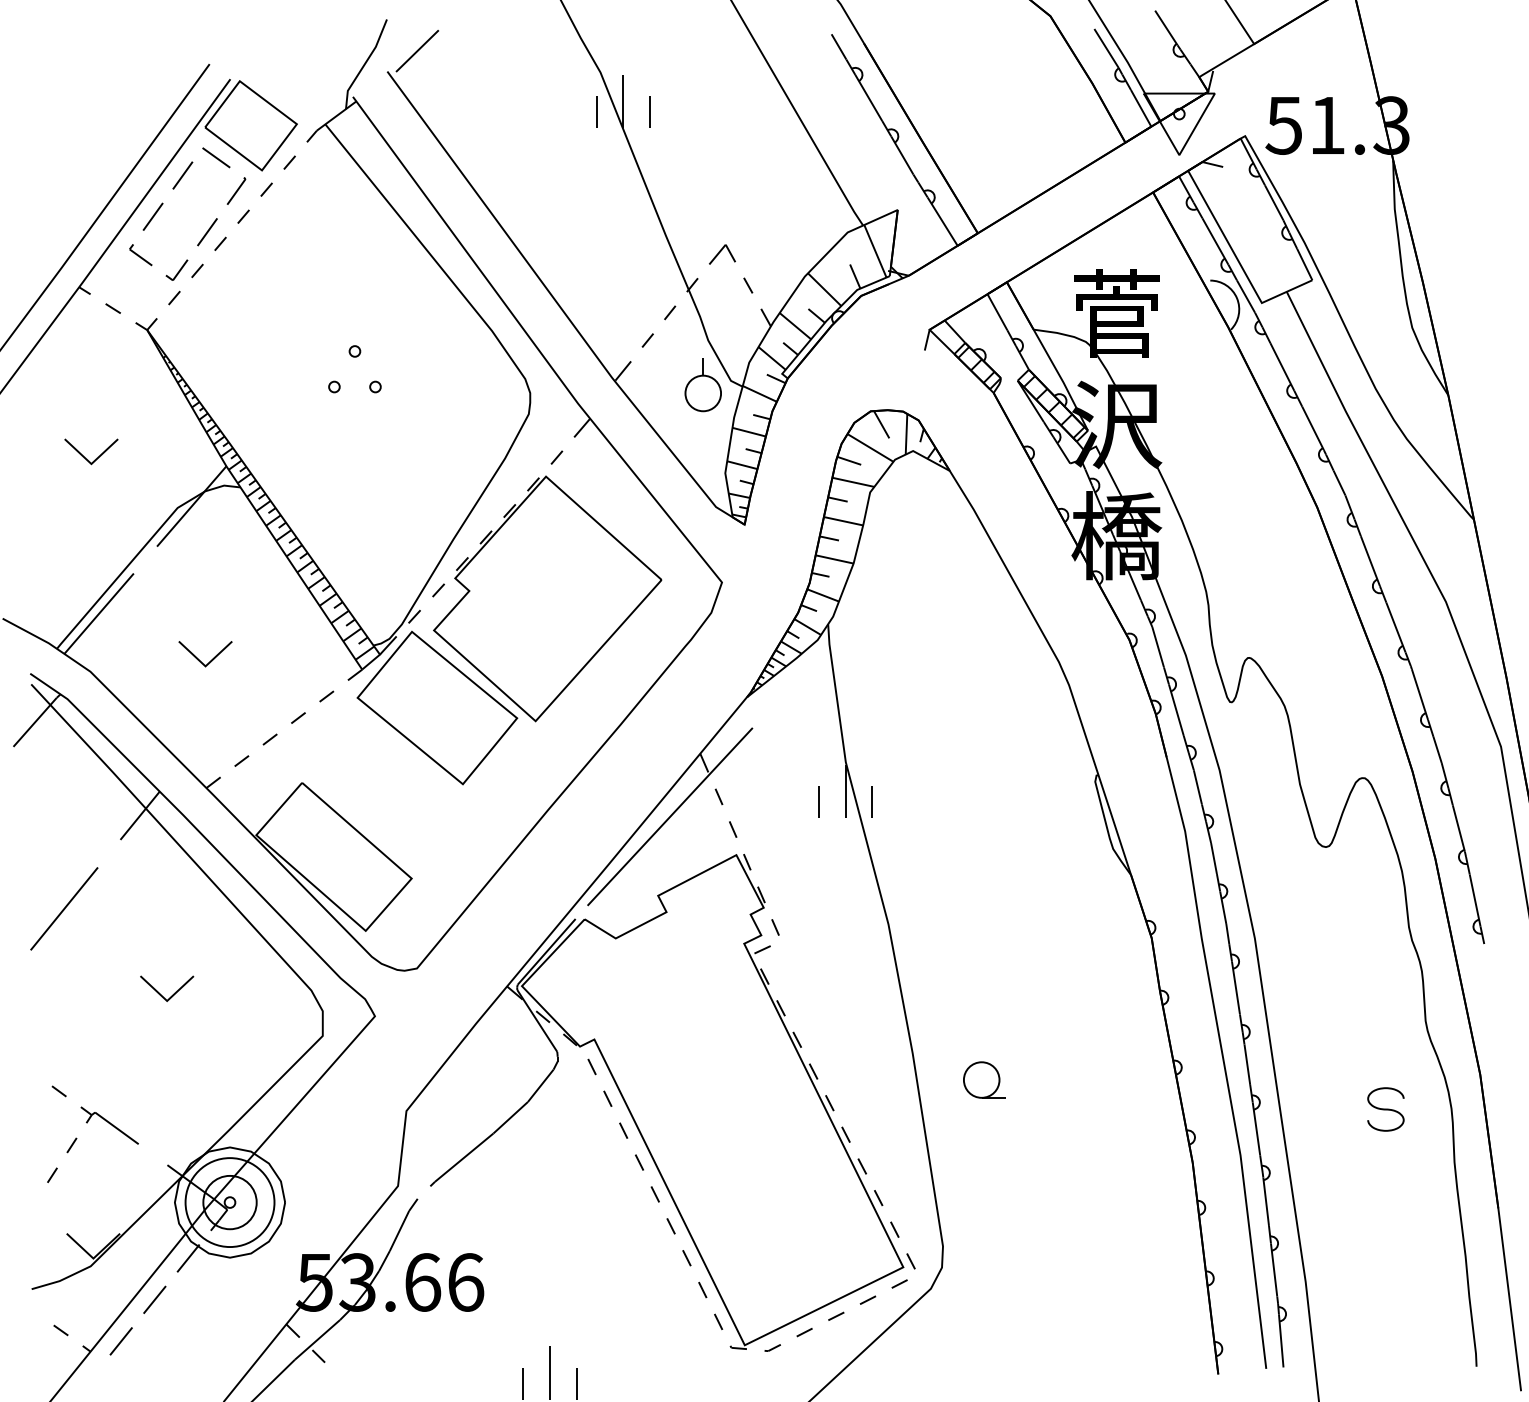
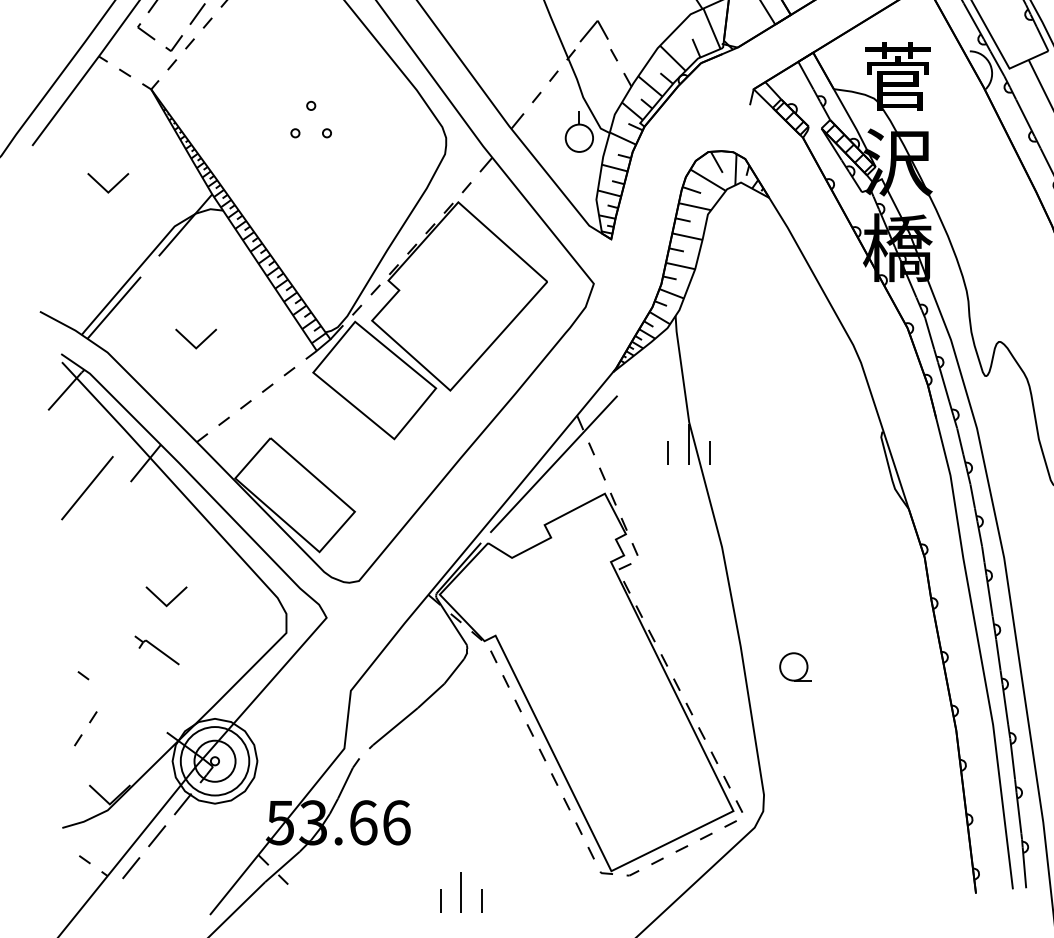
part: (722, 254) -> (594, 31), size x1.4
line: (64, 908) -> (87, 487), moved
part: (109, 1125) -> (156, 650), moved

